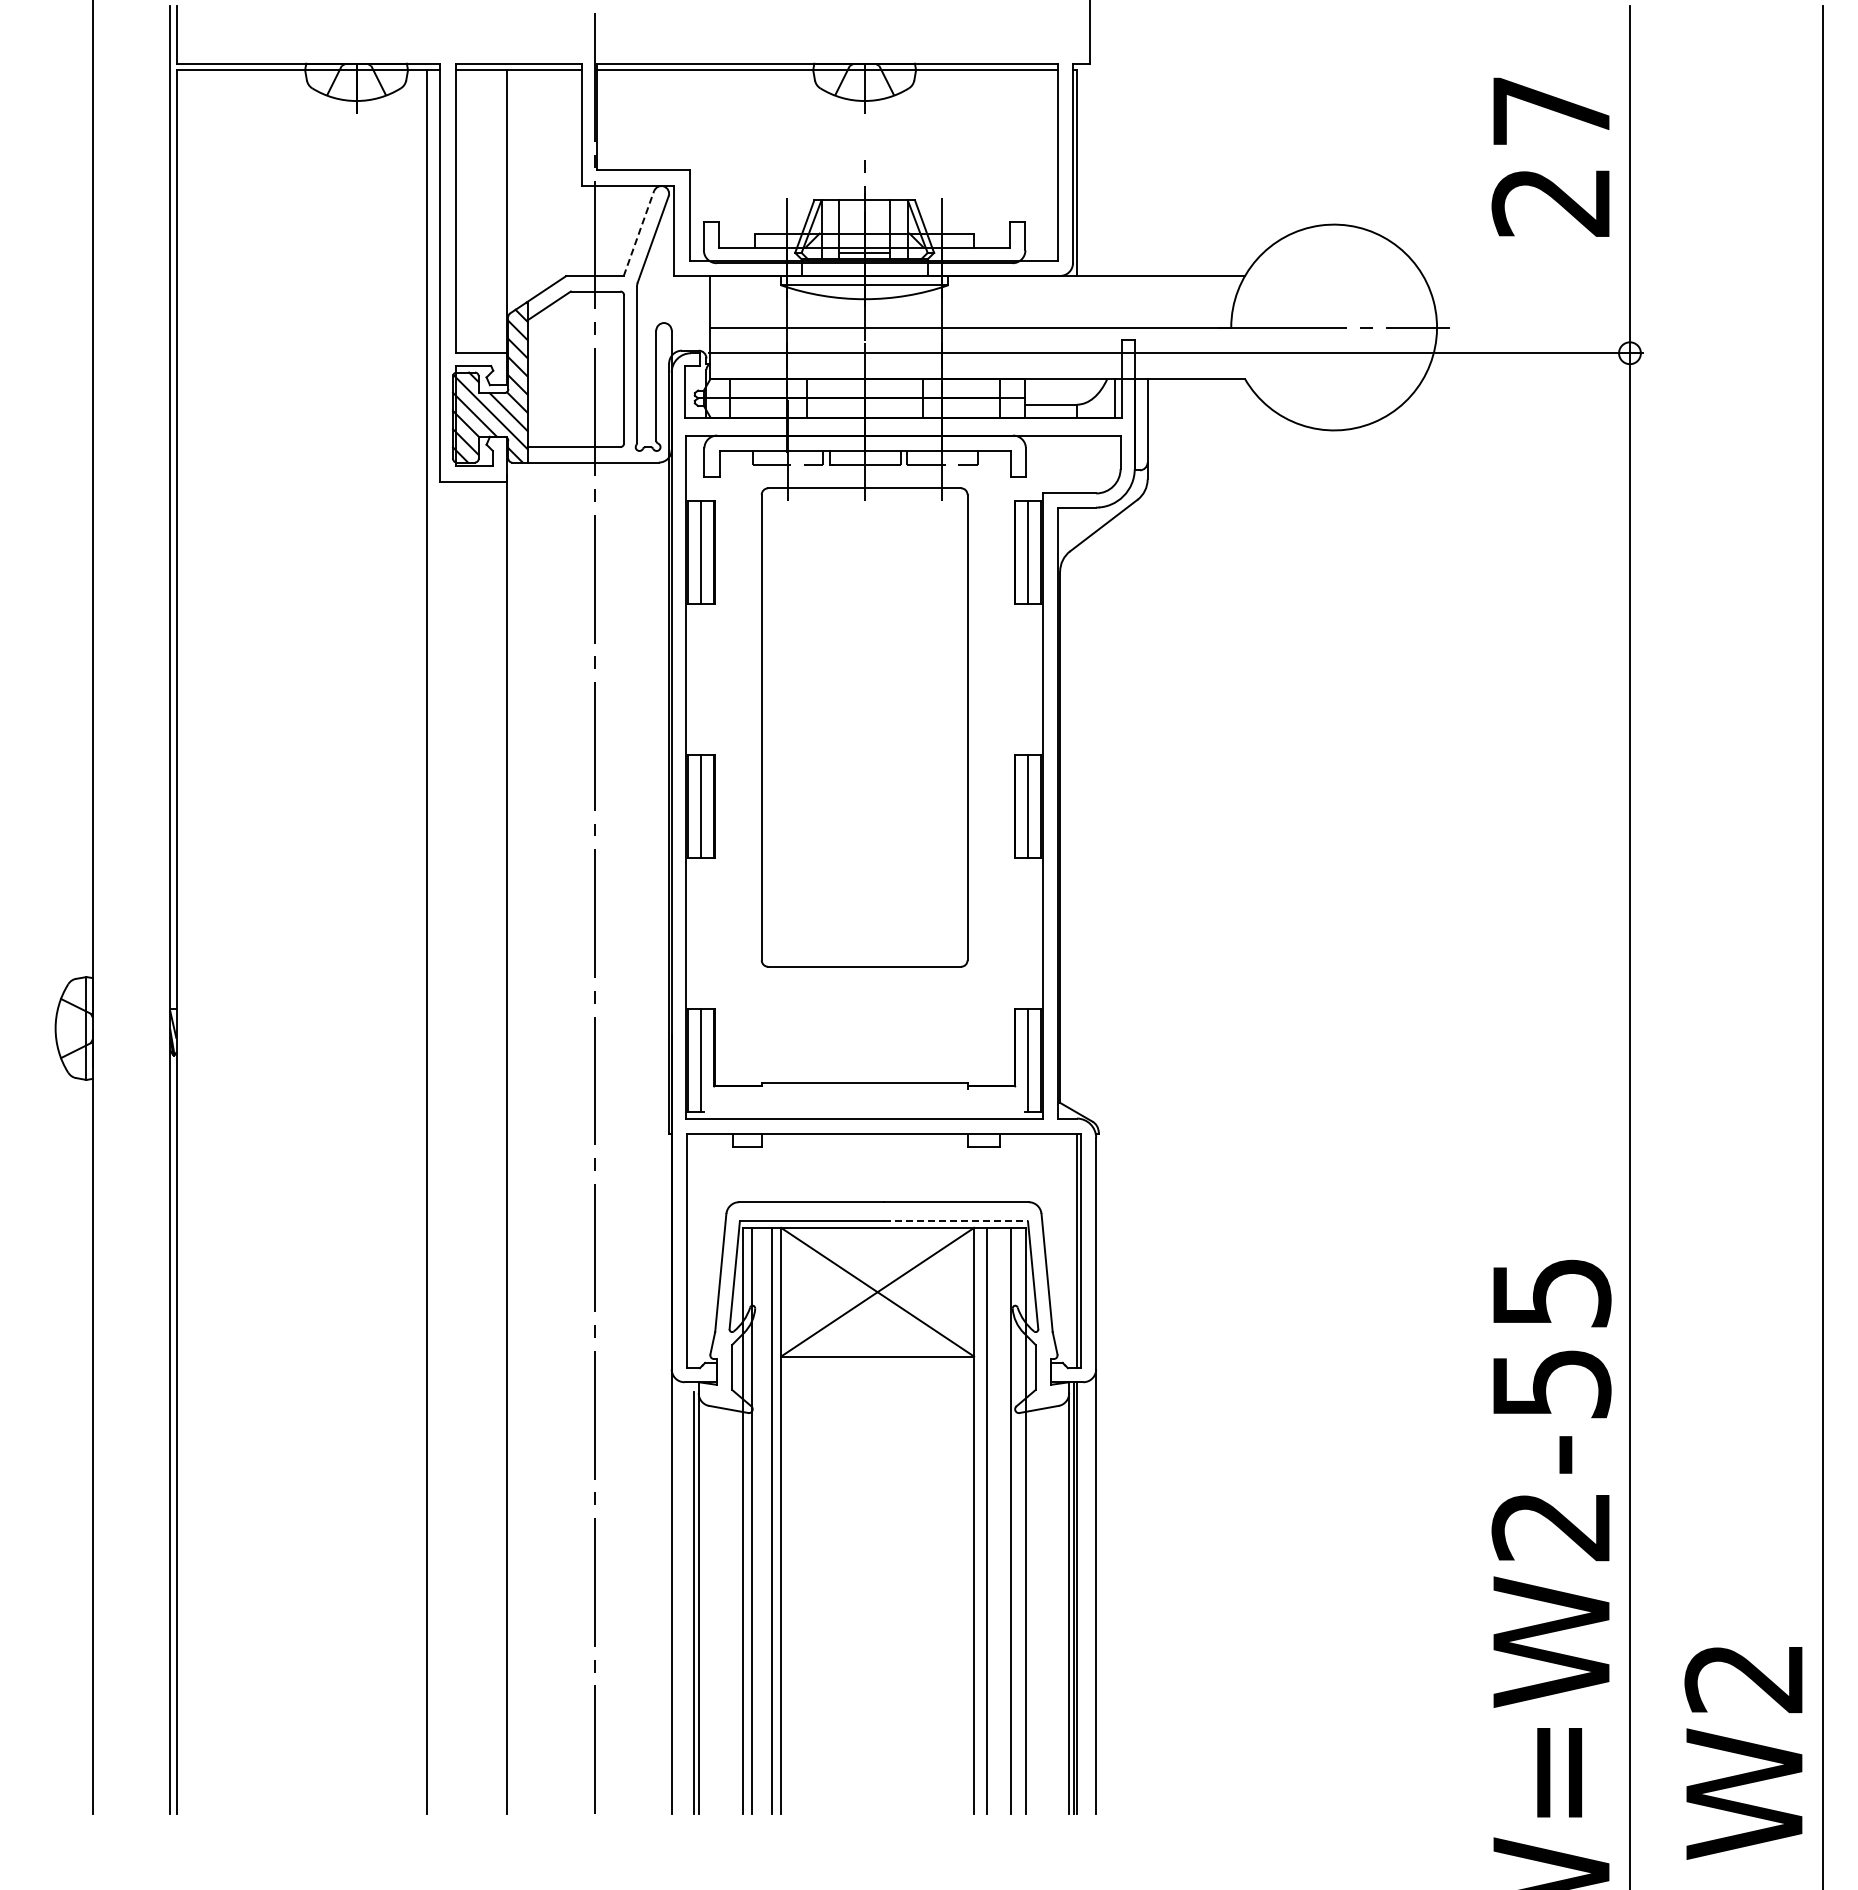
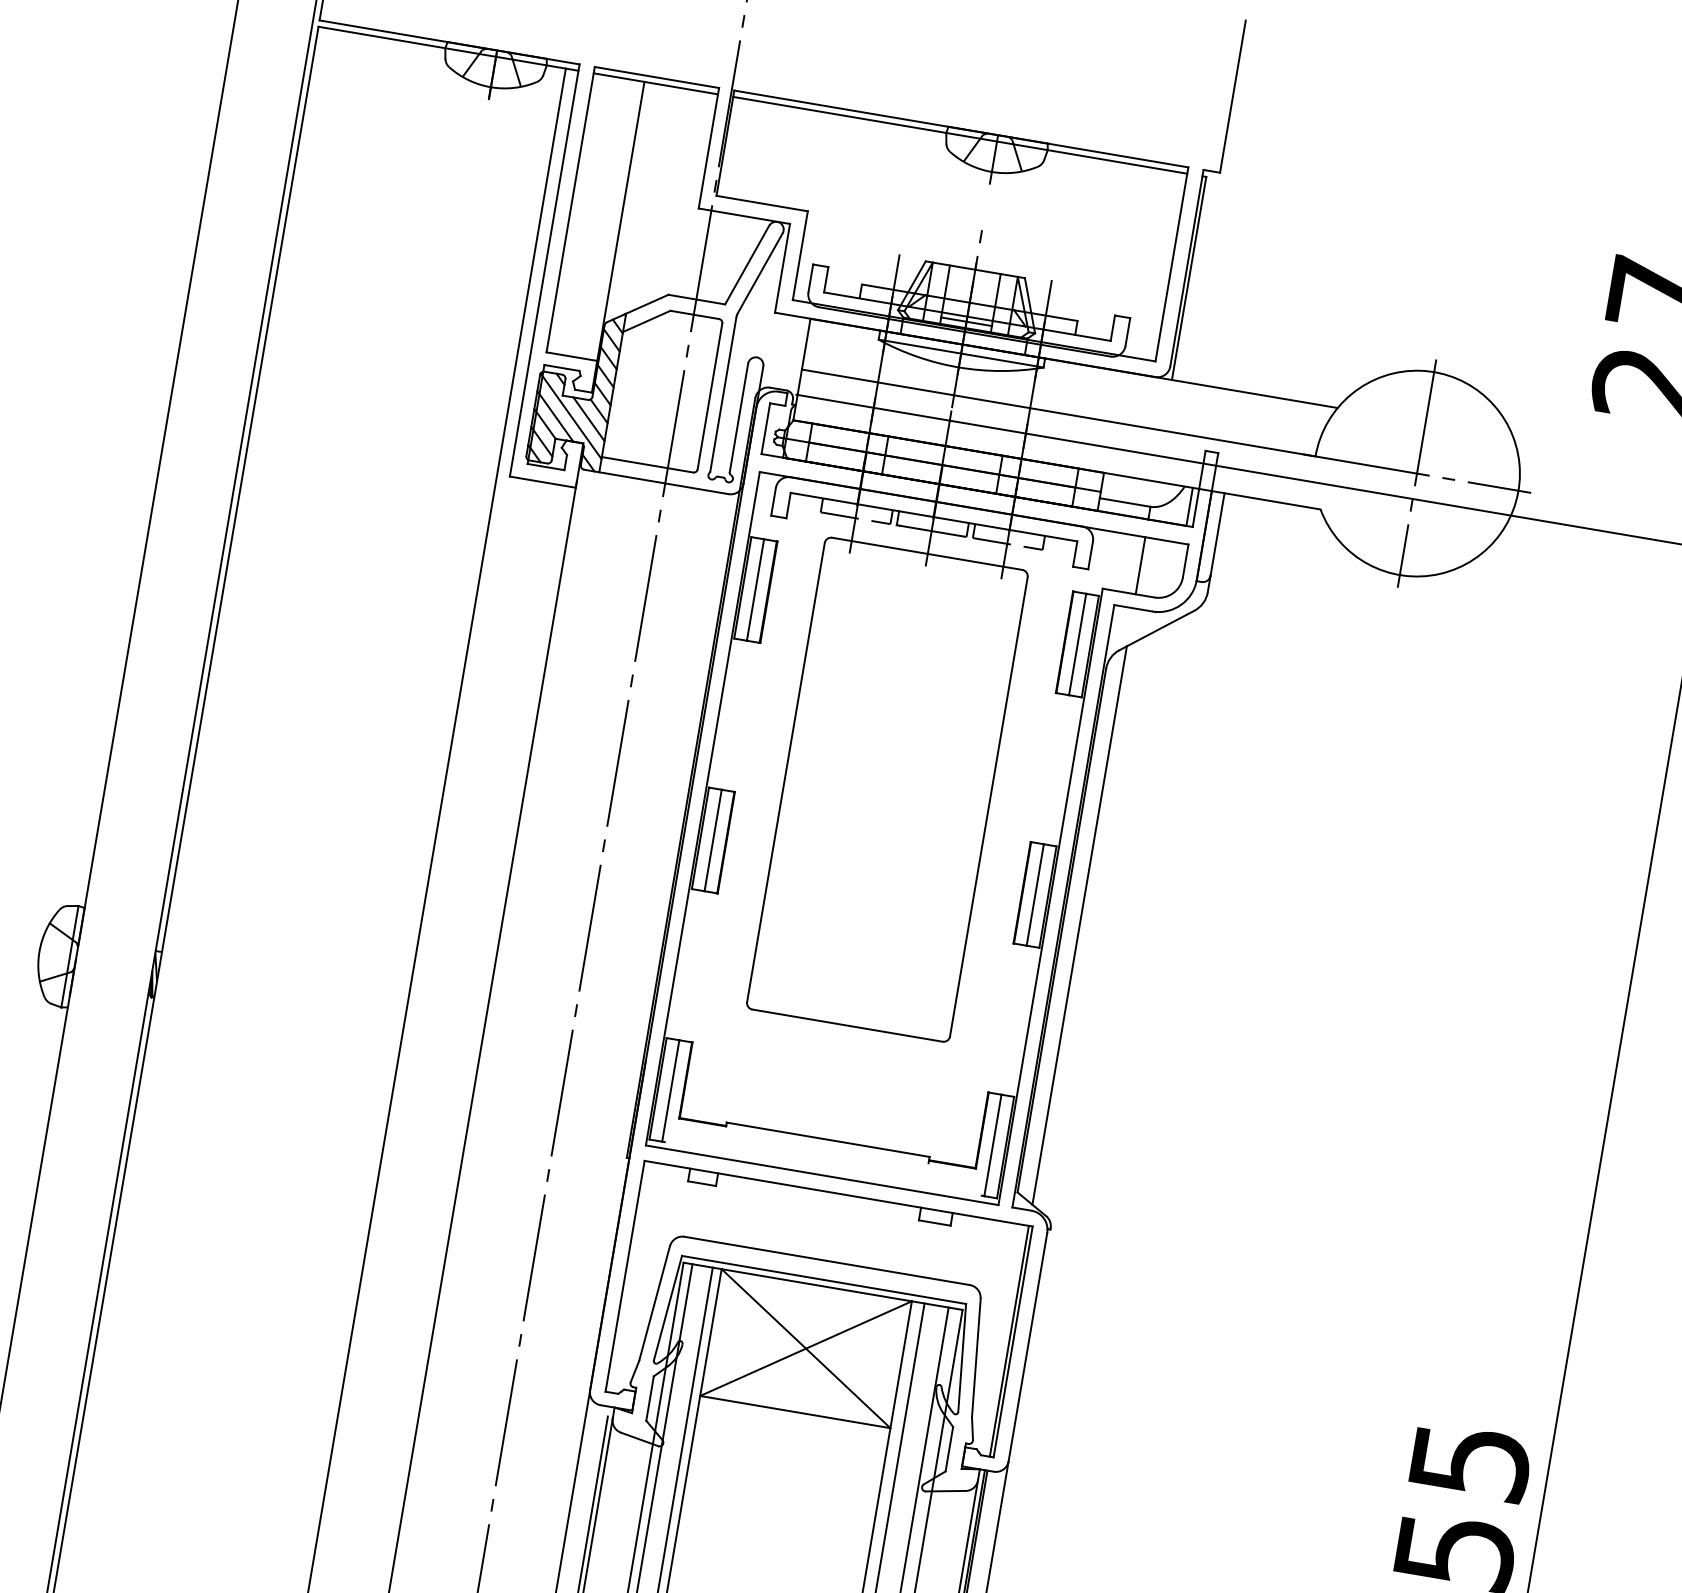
line: (639, 233) -> (747, 265), dashed -> solid
line: (1334, 327) -> (1417, 473), added
line: (1076, 464) -> (1140, 565), added
line: (1076, 829) -> (1079, 925), added
line: (956, 1221) -> (895, 1292), dashed -> solid

